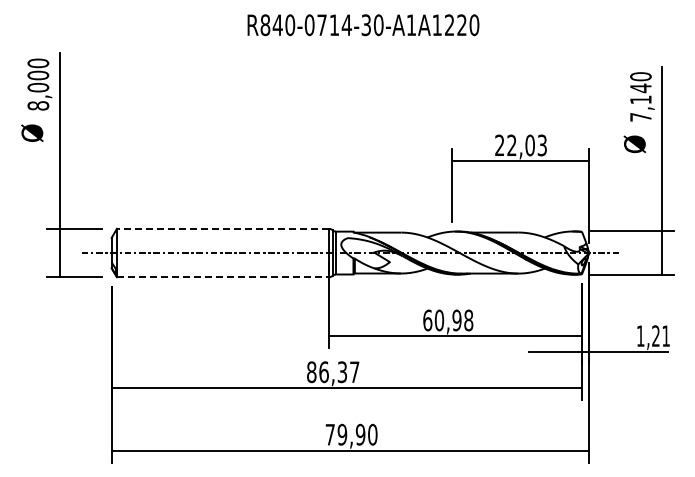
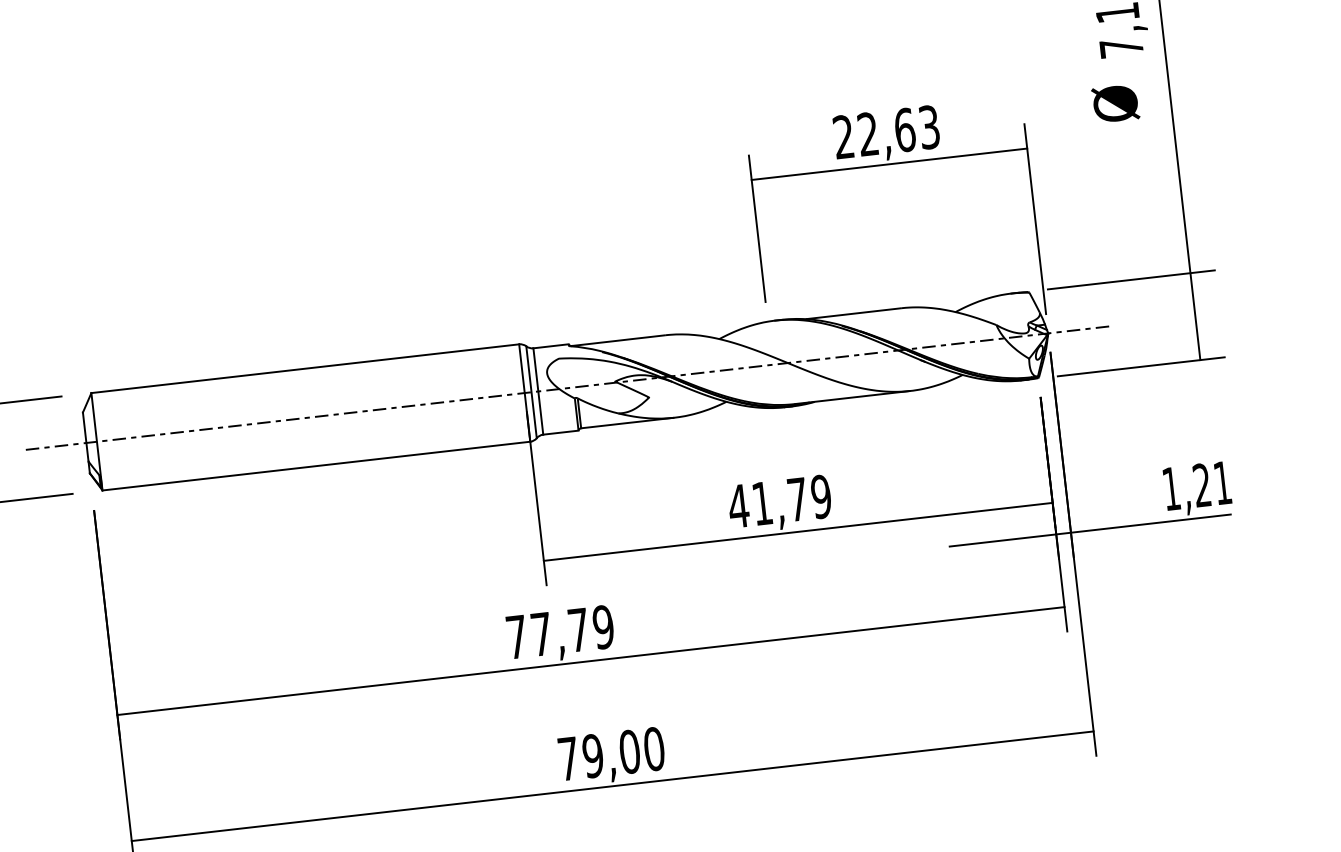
text: (529, 145) -> (903, 130), 22,03 -> 22,63
line: (222, 228) -> (304, 368), dashed -> solid
line: (223, 277) -> (317, 466), dashed -> solid
text: (447, 320) -> (778, 501), 60,98 -> 41,79
text: (333, 372) -> (560, 632), 86,37 -> 77,79
text: (360, 434) -> (629, 751), 79,90 -> 79,00

